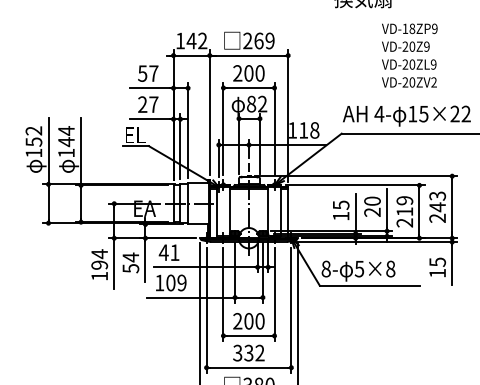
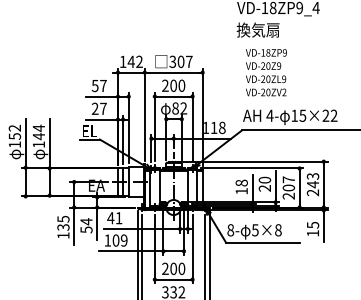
text: (258, 40) -> (180, 61), 269 -> 307
text: (409, 55) -> (266, 72), moved
text: (340, 204) -> (241, 182), 15 -> 18
text: (404, 205) -> (288, 183), 219 -> 207
text: (99, 258) -> (63, 222), 194 -> 135

